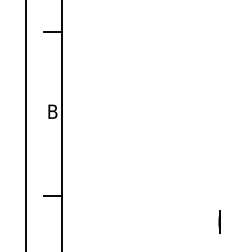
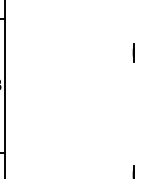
line: (219, 72) -> (133, 52), added

